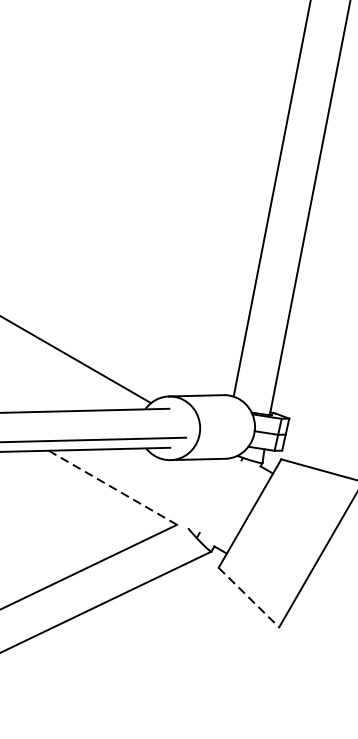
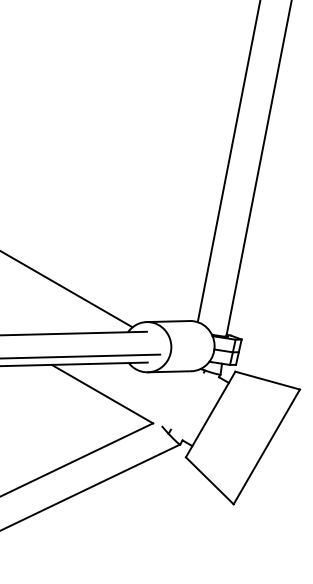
line: (112, 488) -> (102, 394), dashed -> solid
line: (249, 598) -> (210, 481), dashed -> solid

